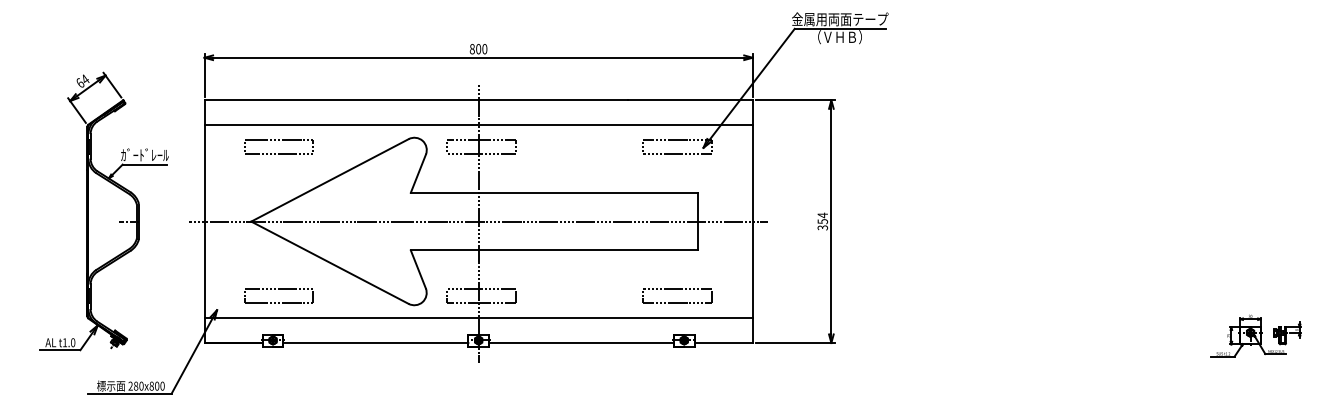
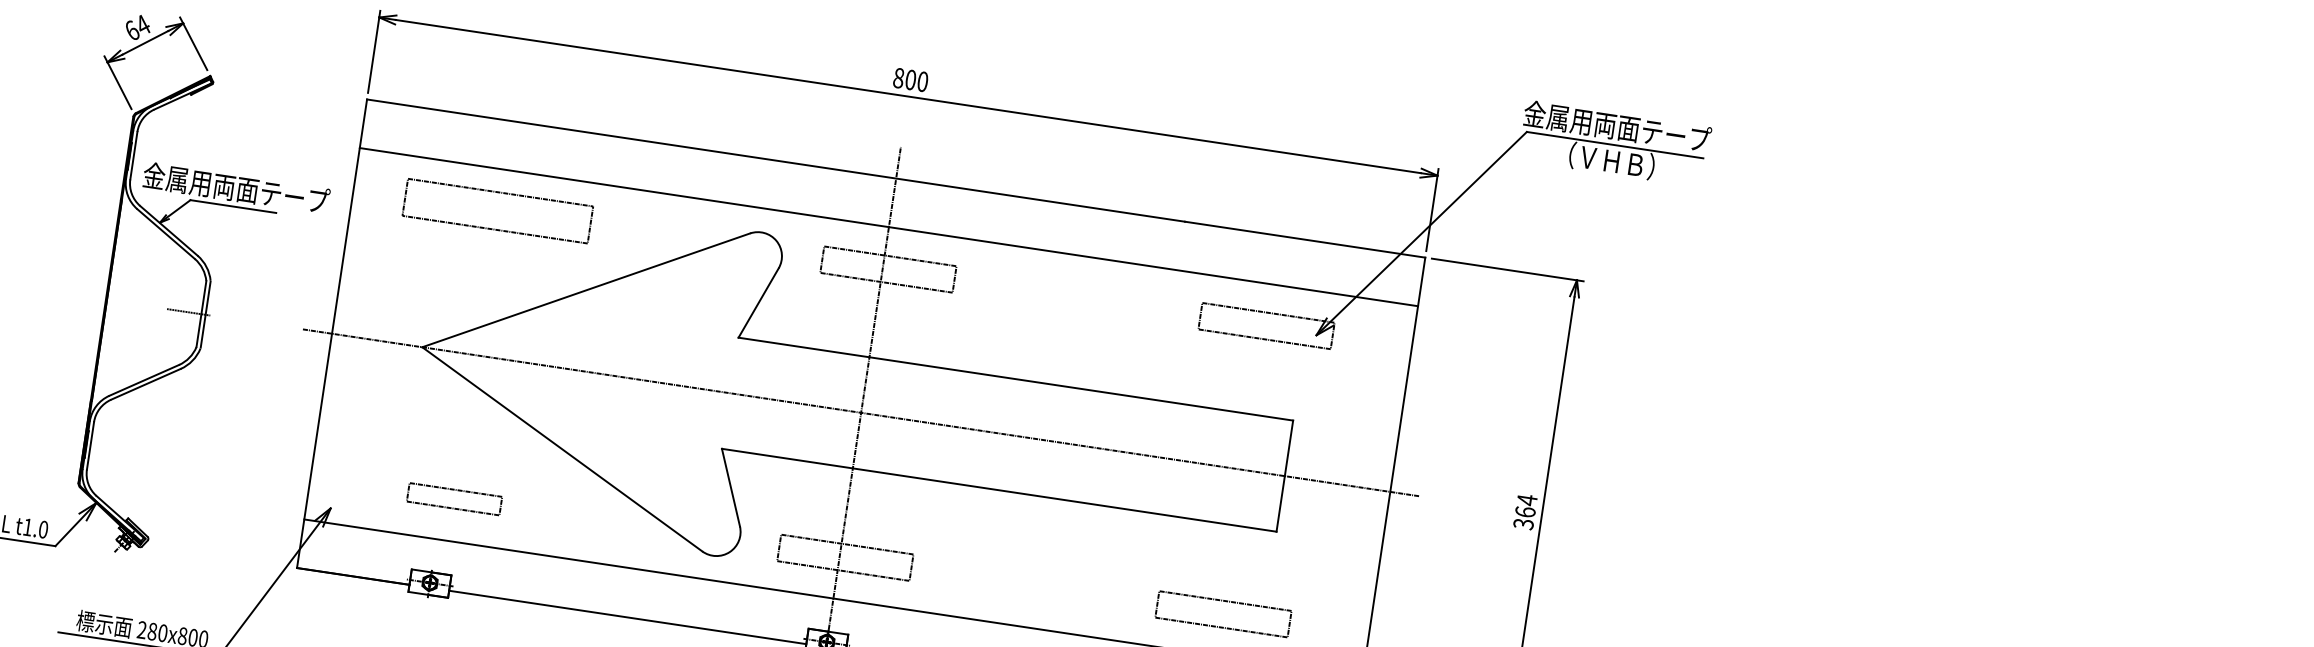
part: (278, 146) -> (496, 210), size x1.4
text: (144, 155) -> (235, 188), ｶﾞｰﾄﾞﾚｰﾙ -> 金属用両面テープ
text: (822, 221) -> (1524, 511), 354 -> 364
part: (278, 295) -> (453, 497), size x0.7

